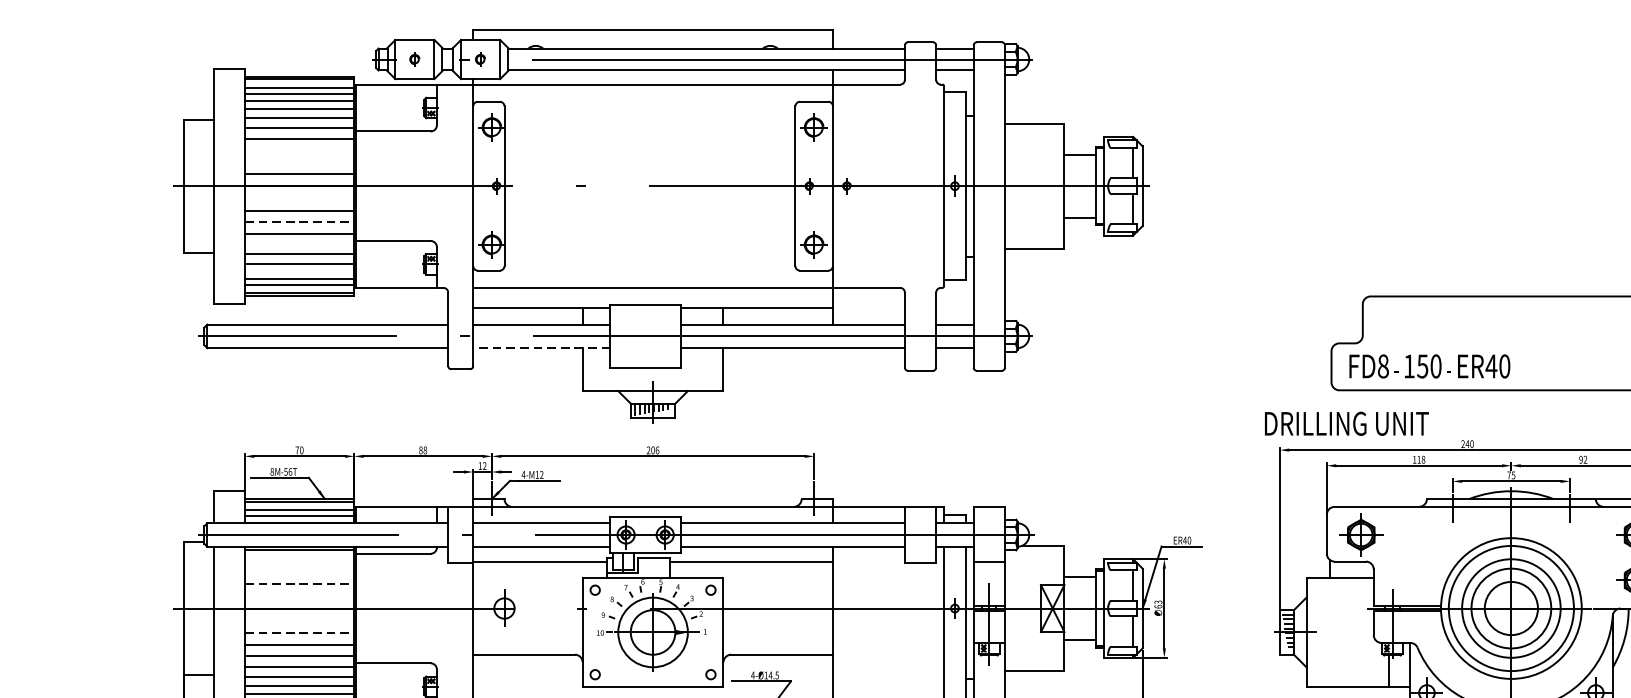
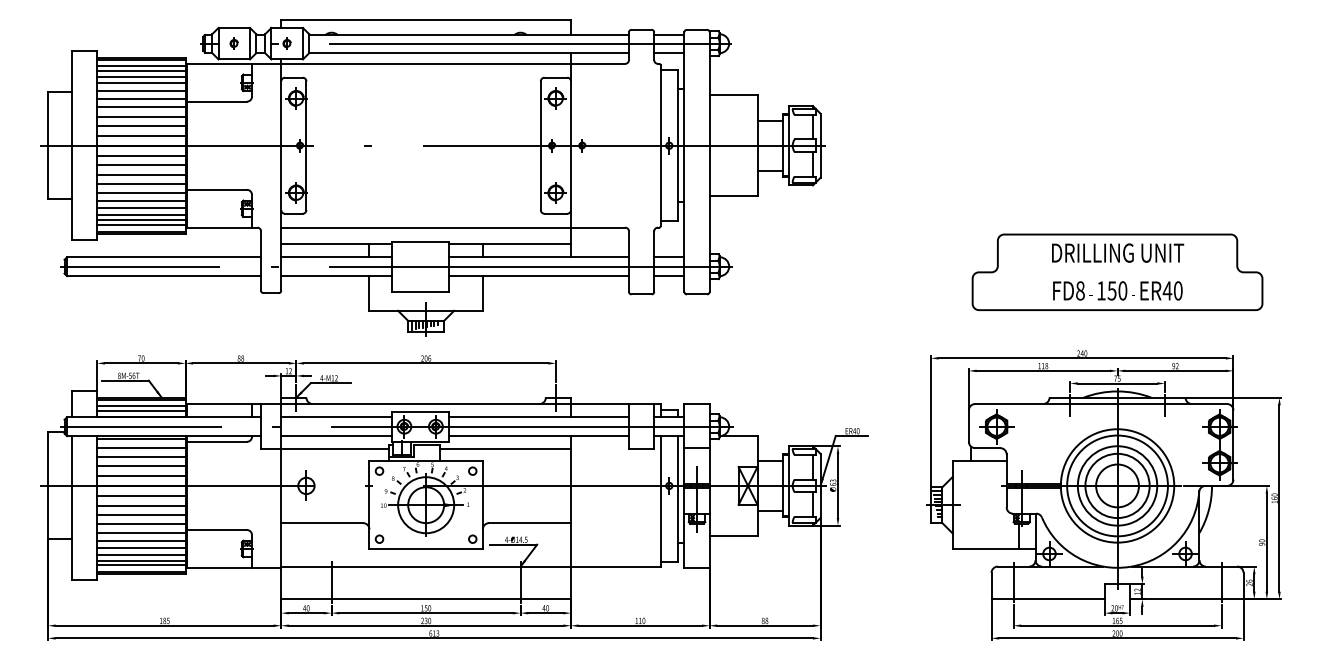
line: (299, 149) -> (141, 116), added
line: (299, 162) -> (141, 126), added
line: (299, 198) -> (141, 155), added
line: (299, 221) -> (141, 174), dashed -> solid
line: (299, 244) -> (141, 192), added
line: (299, 271) -> (141, 214), added
line: (541, 348) -> (336, 276), dashed -> solid
text: (1429, 365) -> (1117, 290), moved
text: (1347, 423) -> (1118, 252), moved
line: (299, 560) -> (141, 447), added
line: (299, 571) -> (141, 456), added
line: (299, 584) -> (141, 466), dashed -> solid
line: (299, 596) -> (141, 476), added
line: (299, 620) -> (141, 495), added
line: (299, 632) -> (141, 505), dashed -> solid

